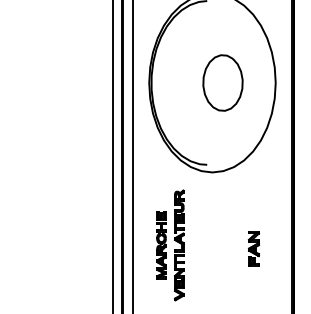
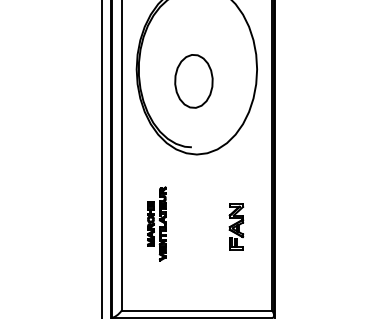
part: (222, 83) -> (193, 81), moved
part: (170, 244) -> (156, 223), size x0.7
part: (254, 248) -> (236, 226), size x1.4

